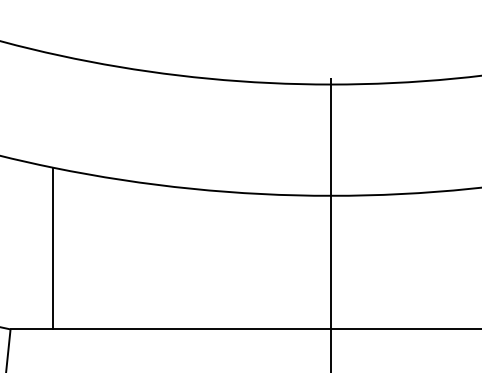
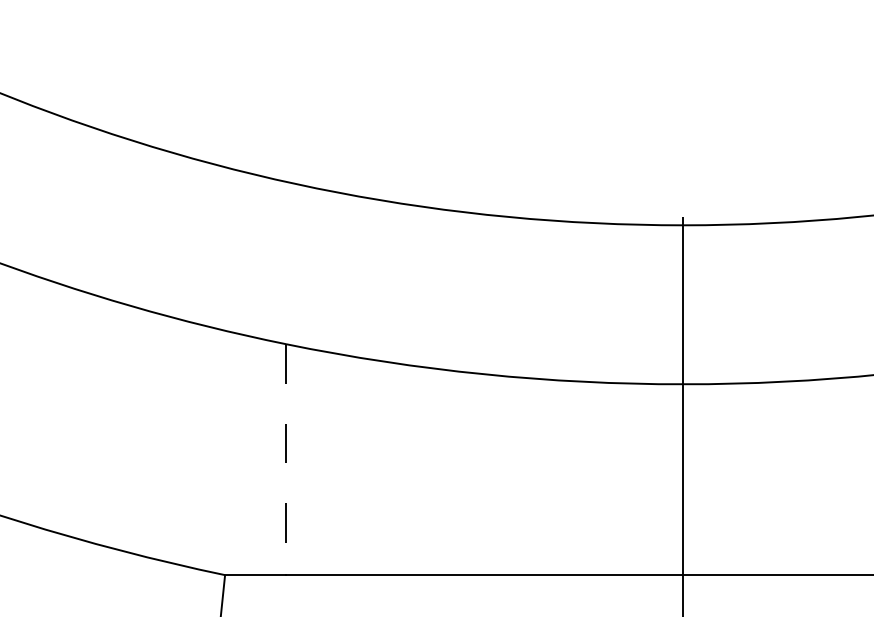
line: (52, 249) -> (285, 460), solid -> dashed

